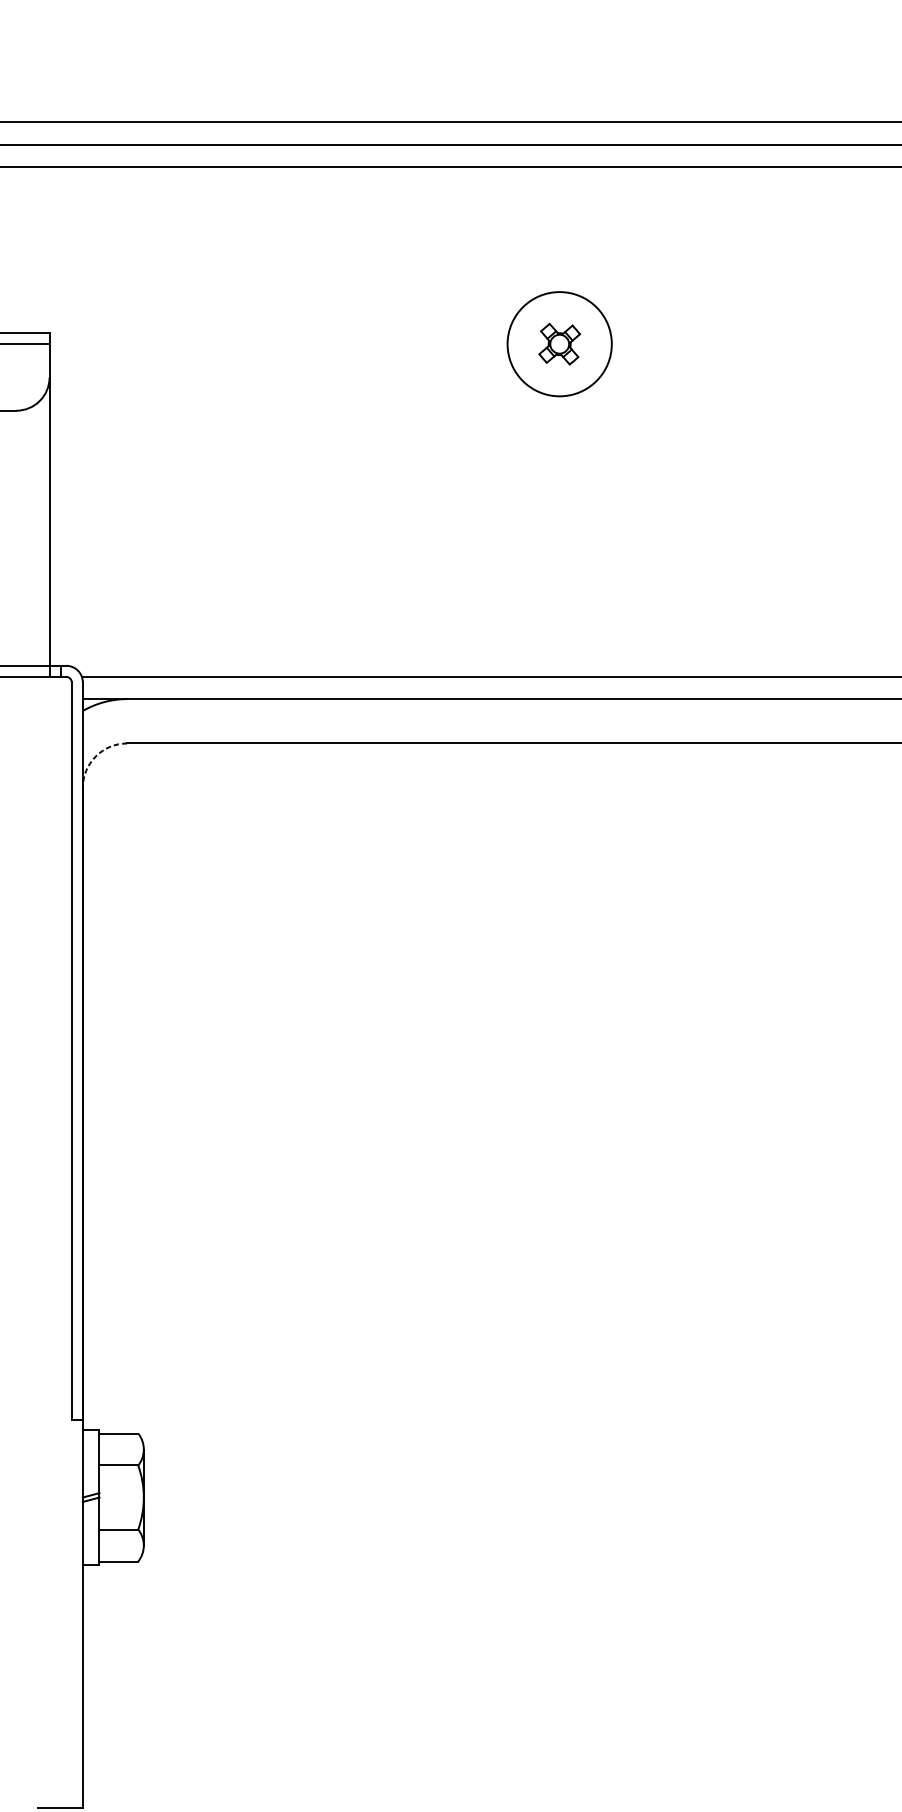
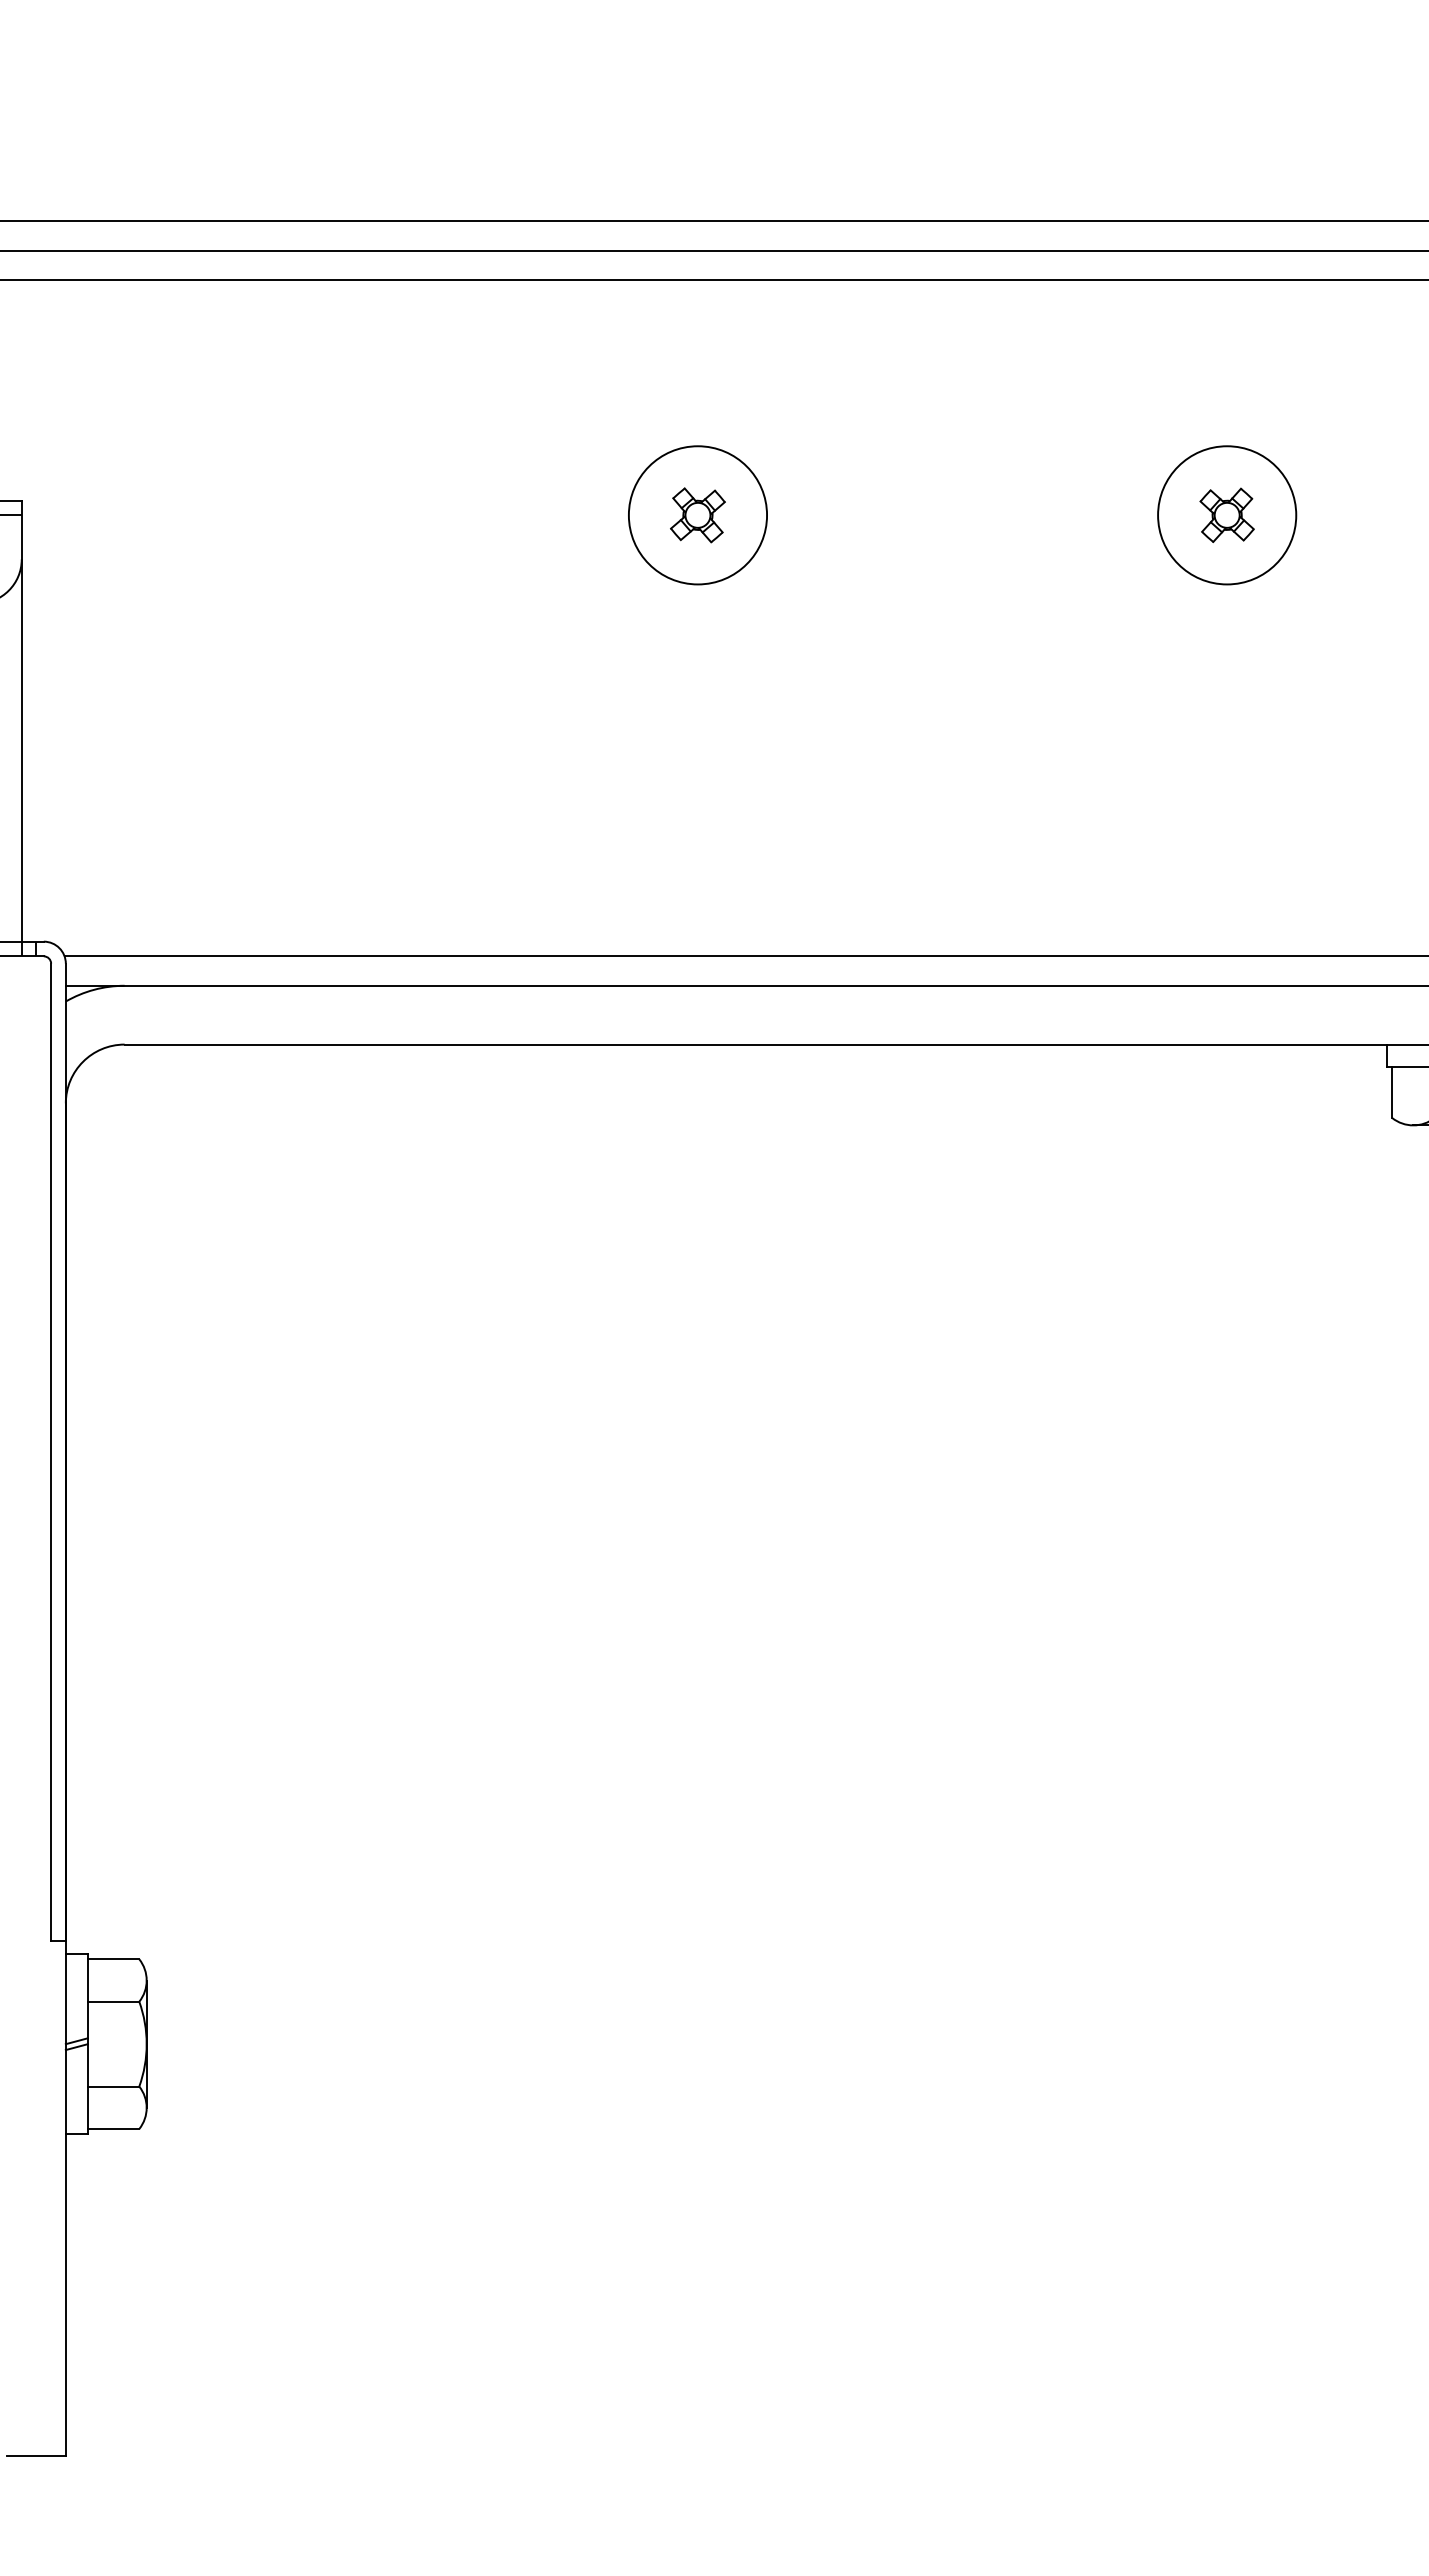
arc: (96, 756) -> (83, 1061), dashed -> solid

